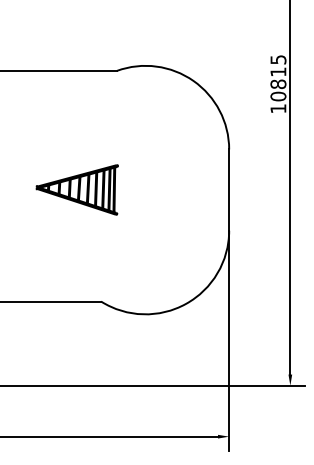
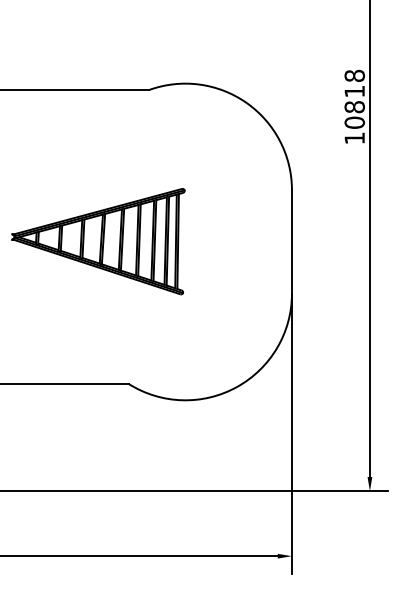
text: (278, 59) -> (354, 75), 10815 -> 10818
part: (77, 189) -> (98, 241), size x1.67

